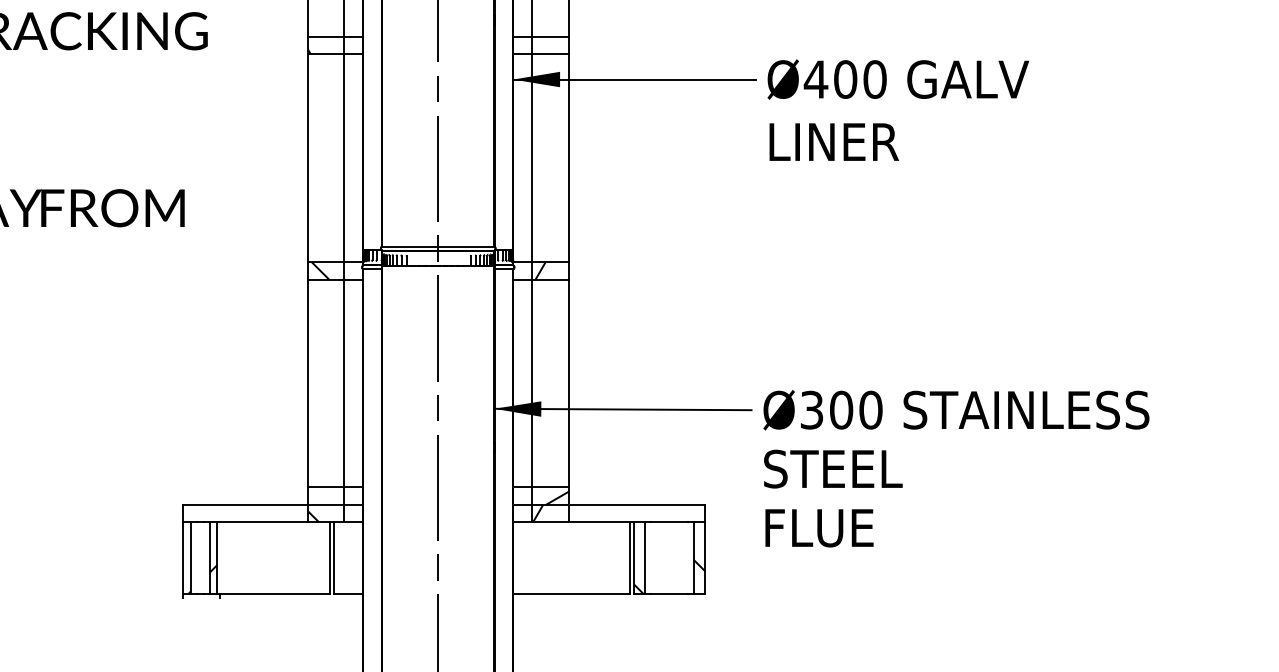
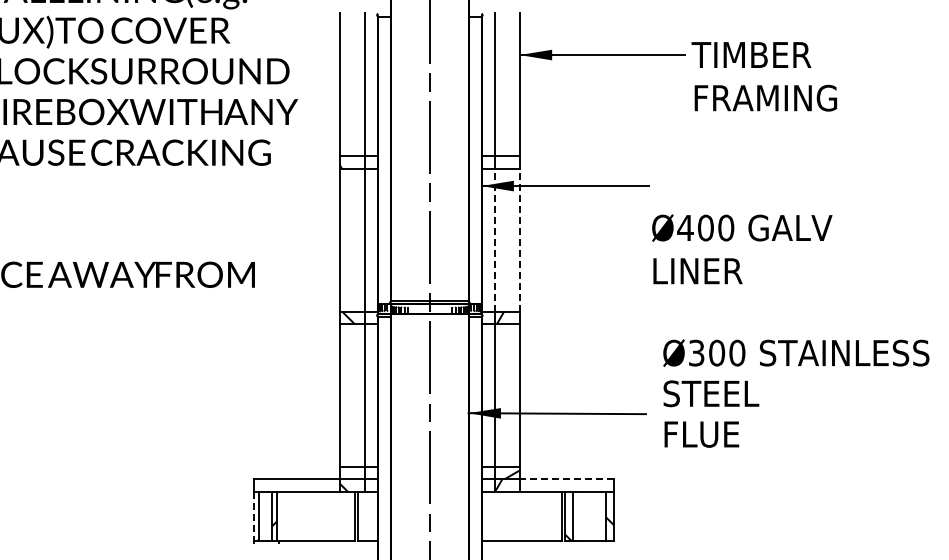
text: (898, 110) -> (742, 249), moved
line: (531, 158) -> (494, 240), solid -> dashed
line: (568, 158) -> (519, 240), solid -> dashed
text: (956, 468) -> (796, 393), moved
line: (636, 504) -> (566, 479), solid -> dashed
line: (184, 558) -> (254, 516), solid -> dashed

